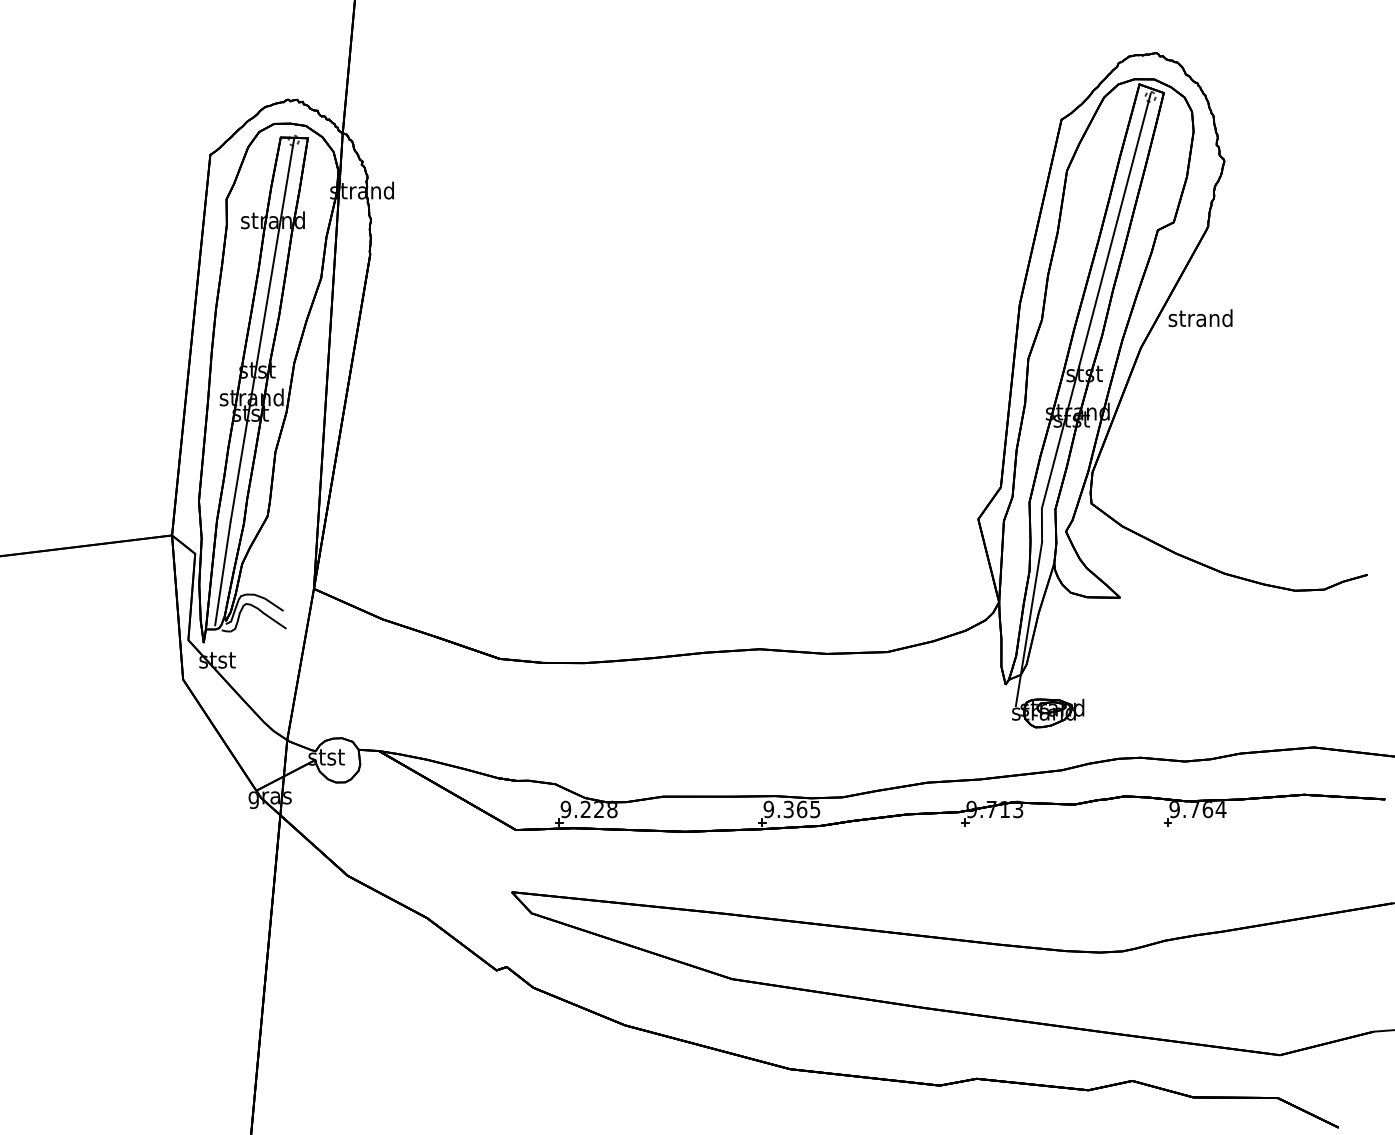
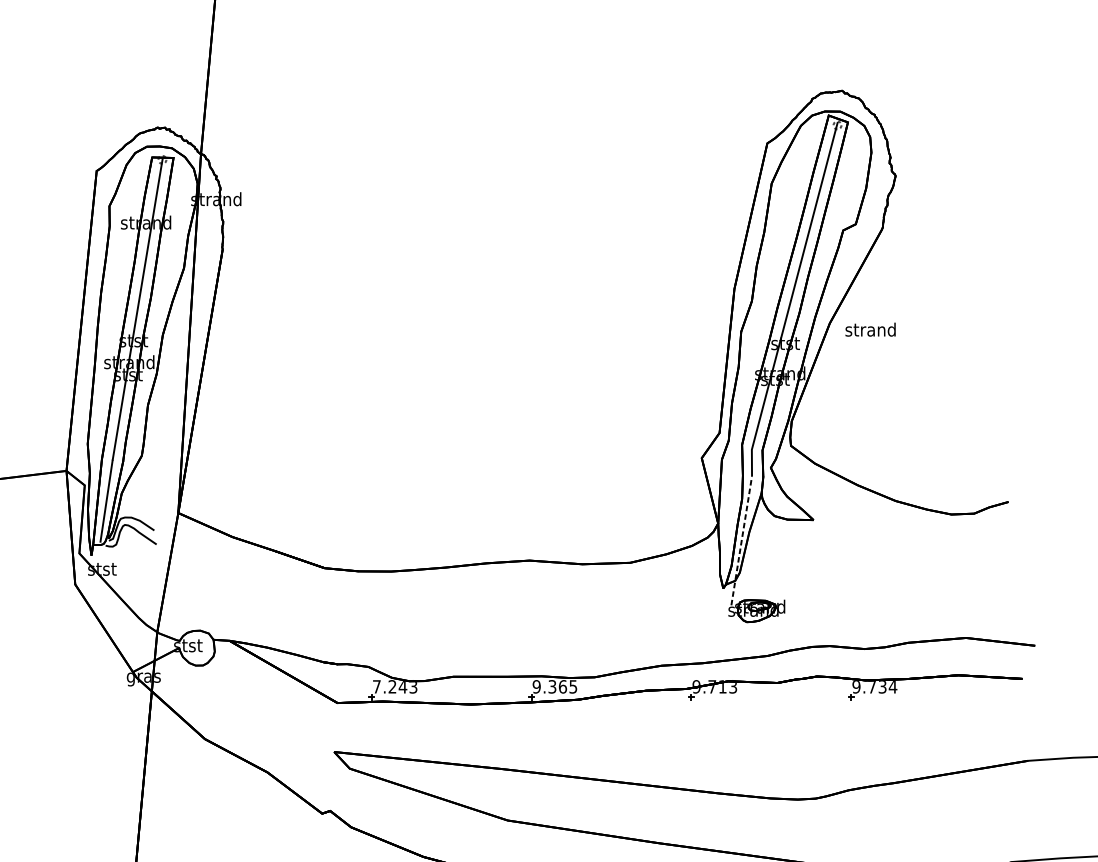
text: (1200, 318) -> (870, 329), moved
line: (1028, 624) -> (741, 541), solid -> dashed
text: (588, 809) -> (394, 686), 9.228 -> 7.243
text: (1207, 810) -> (882, 687), 9.764 -> 9.734

